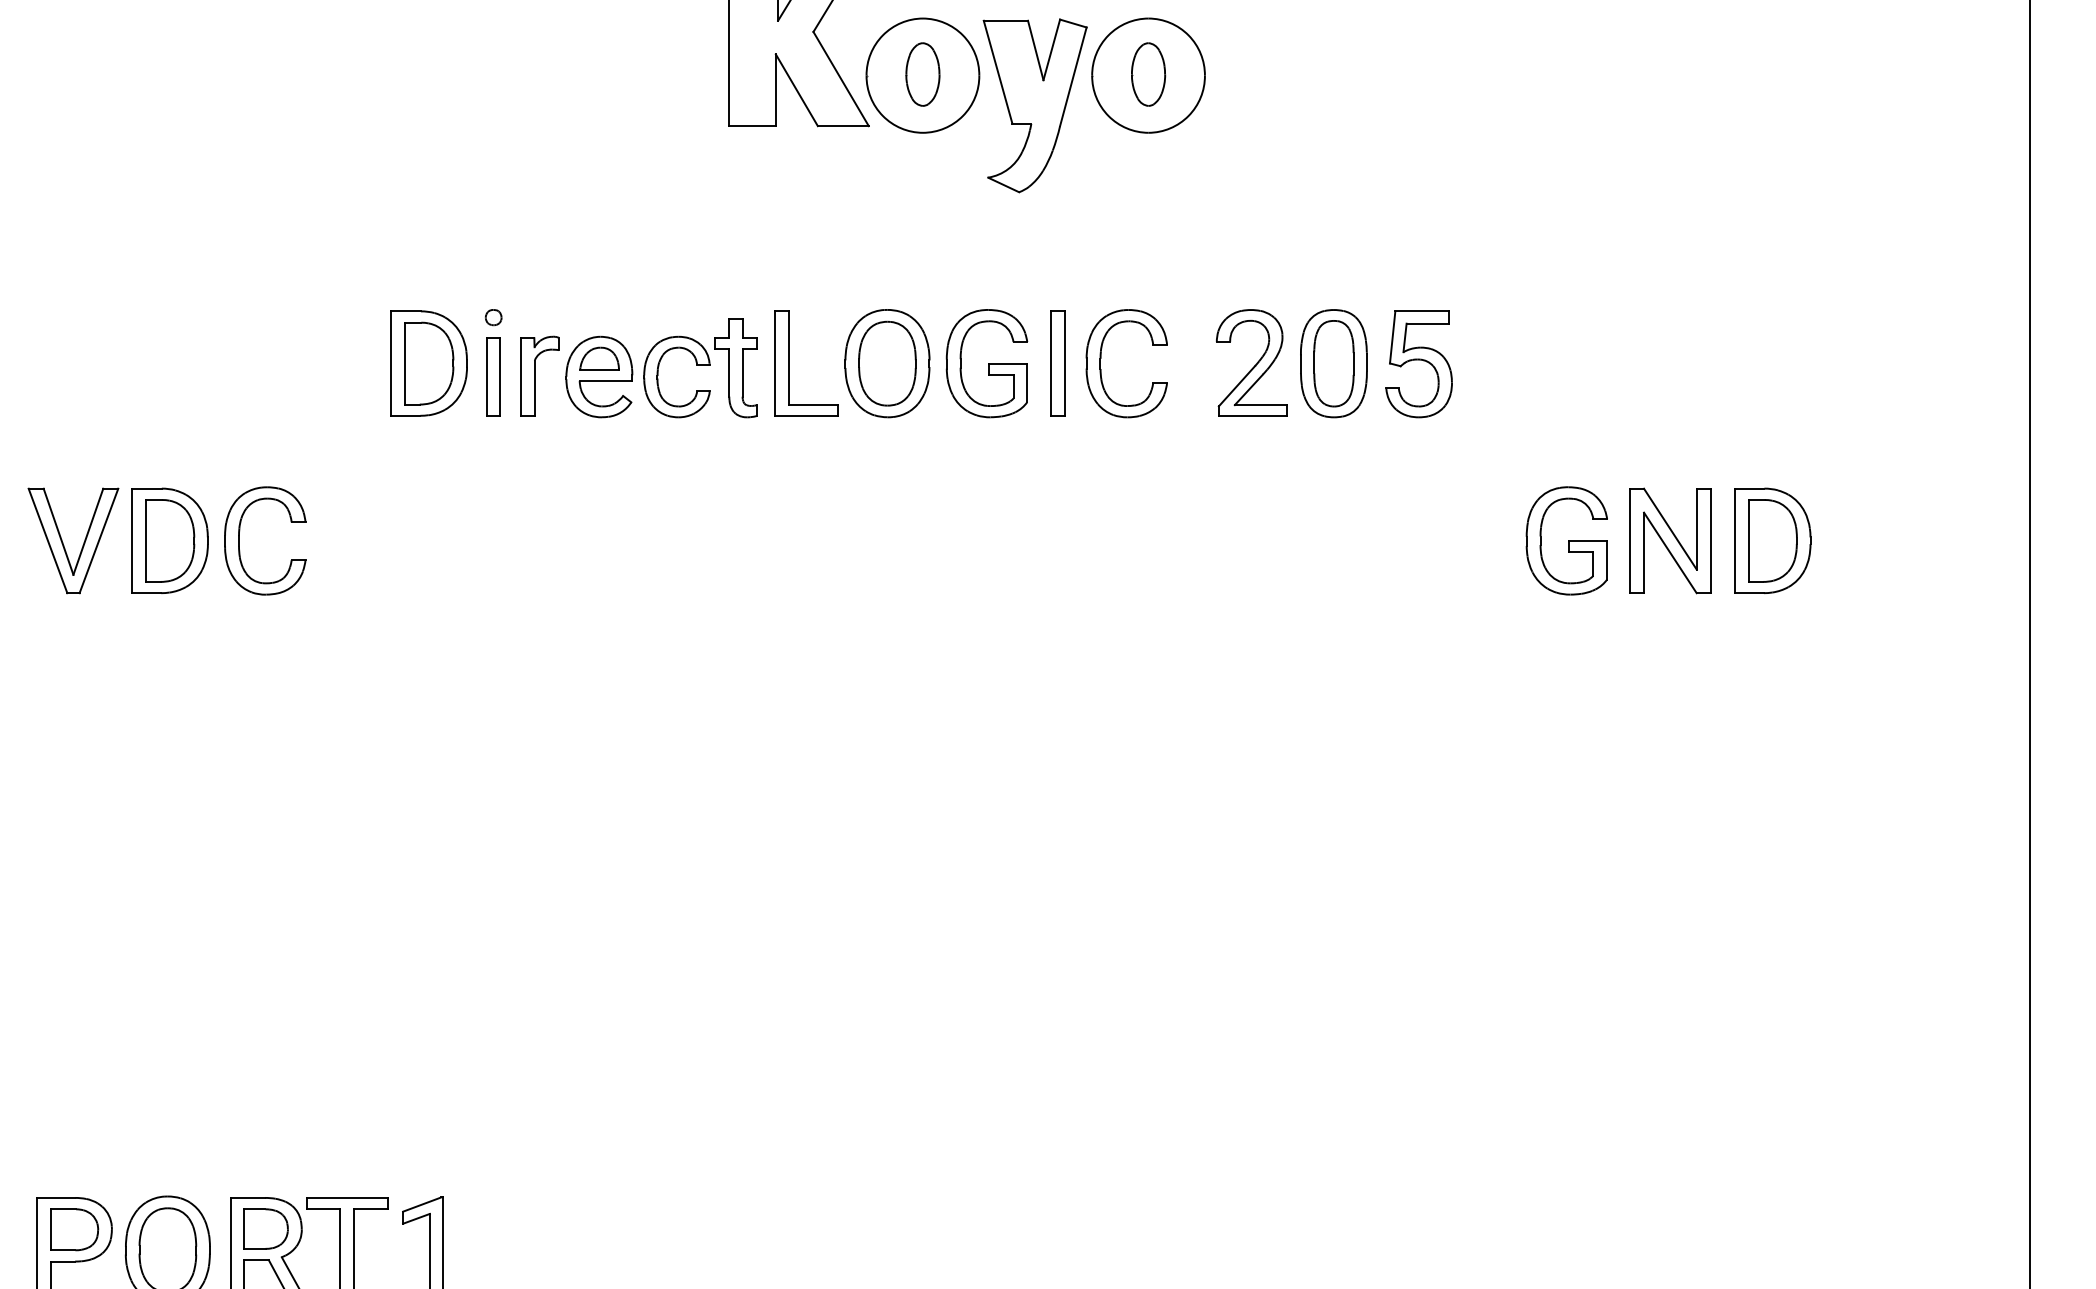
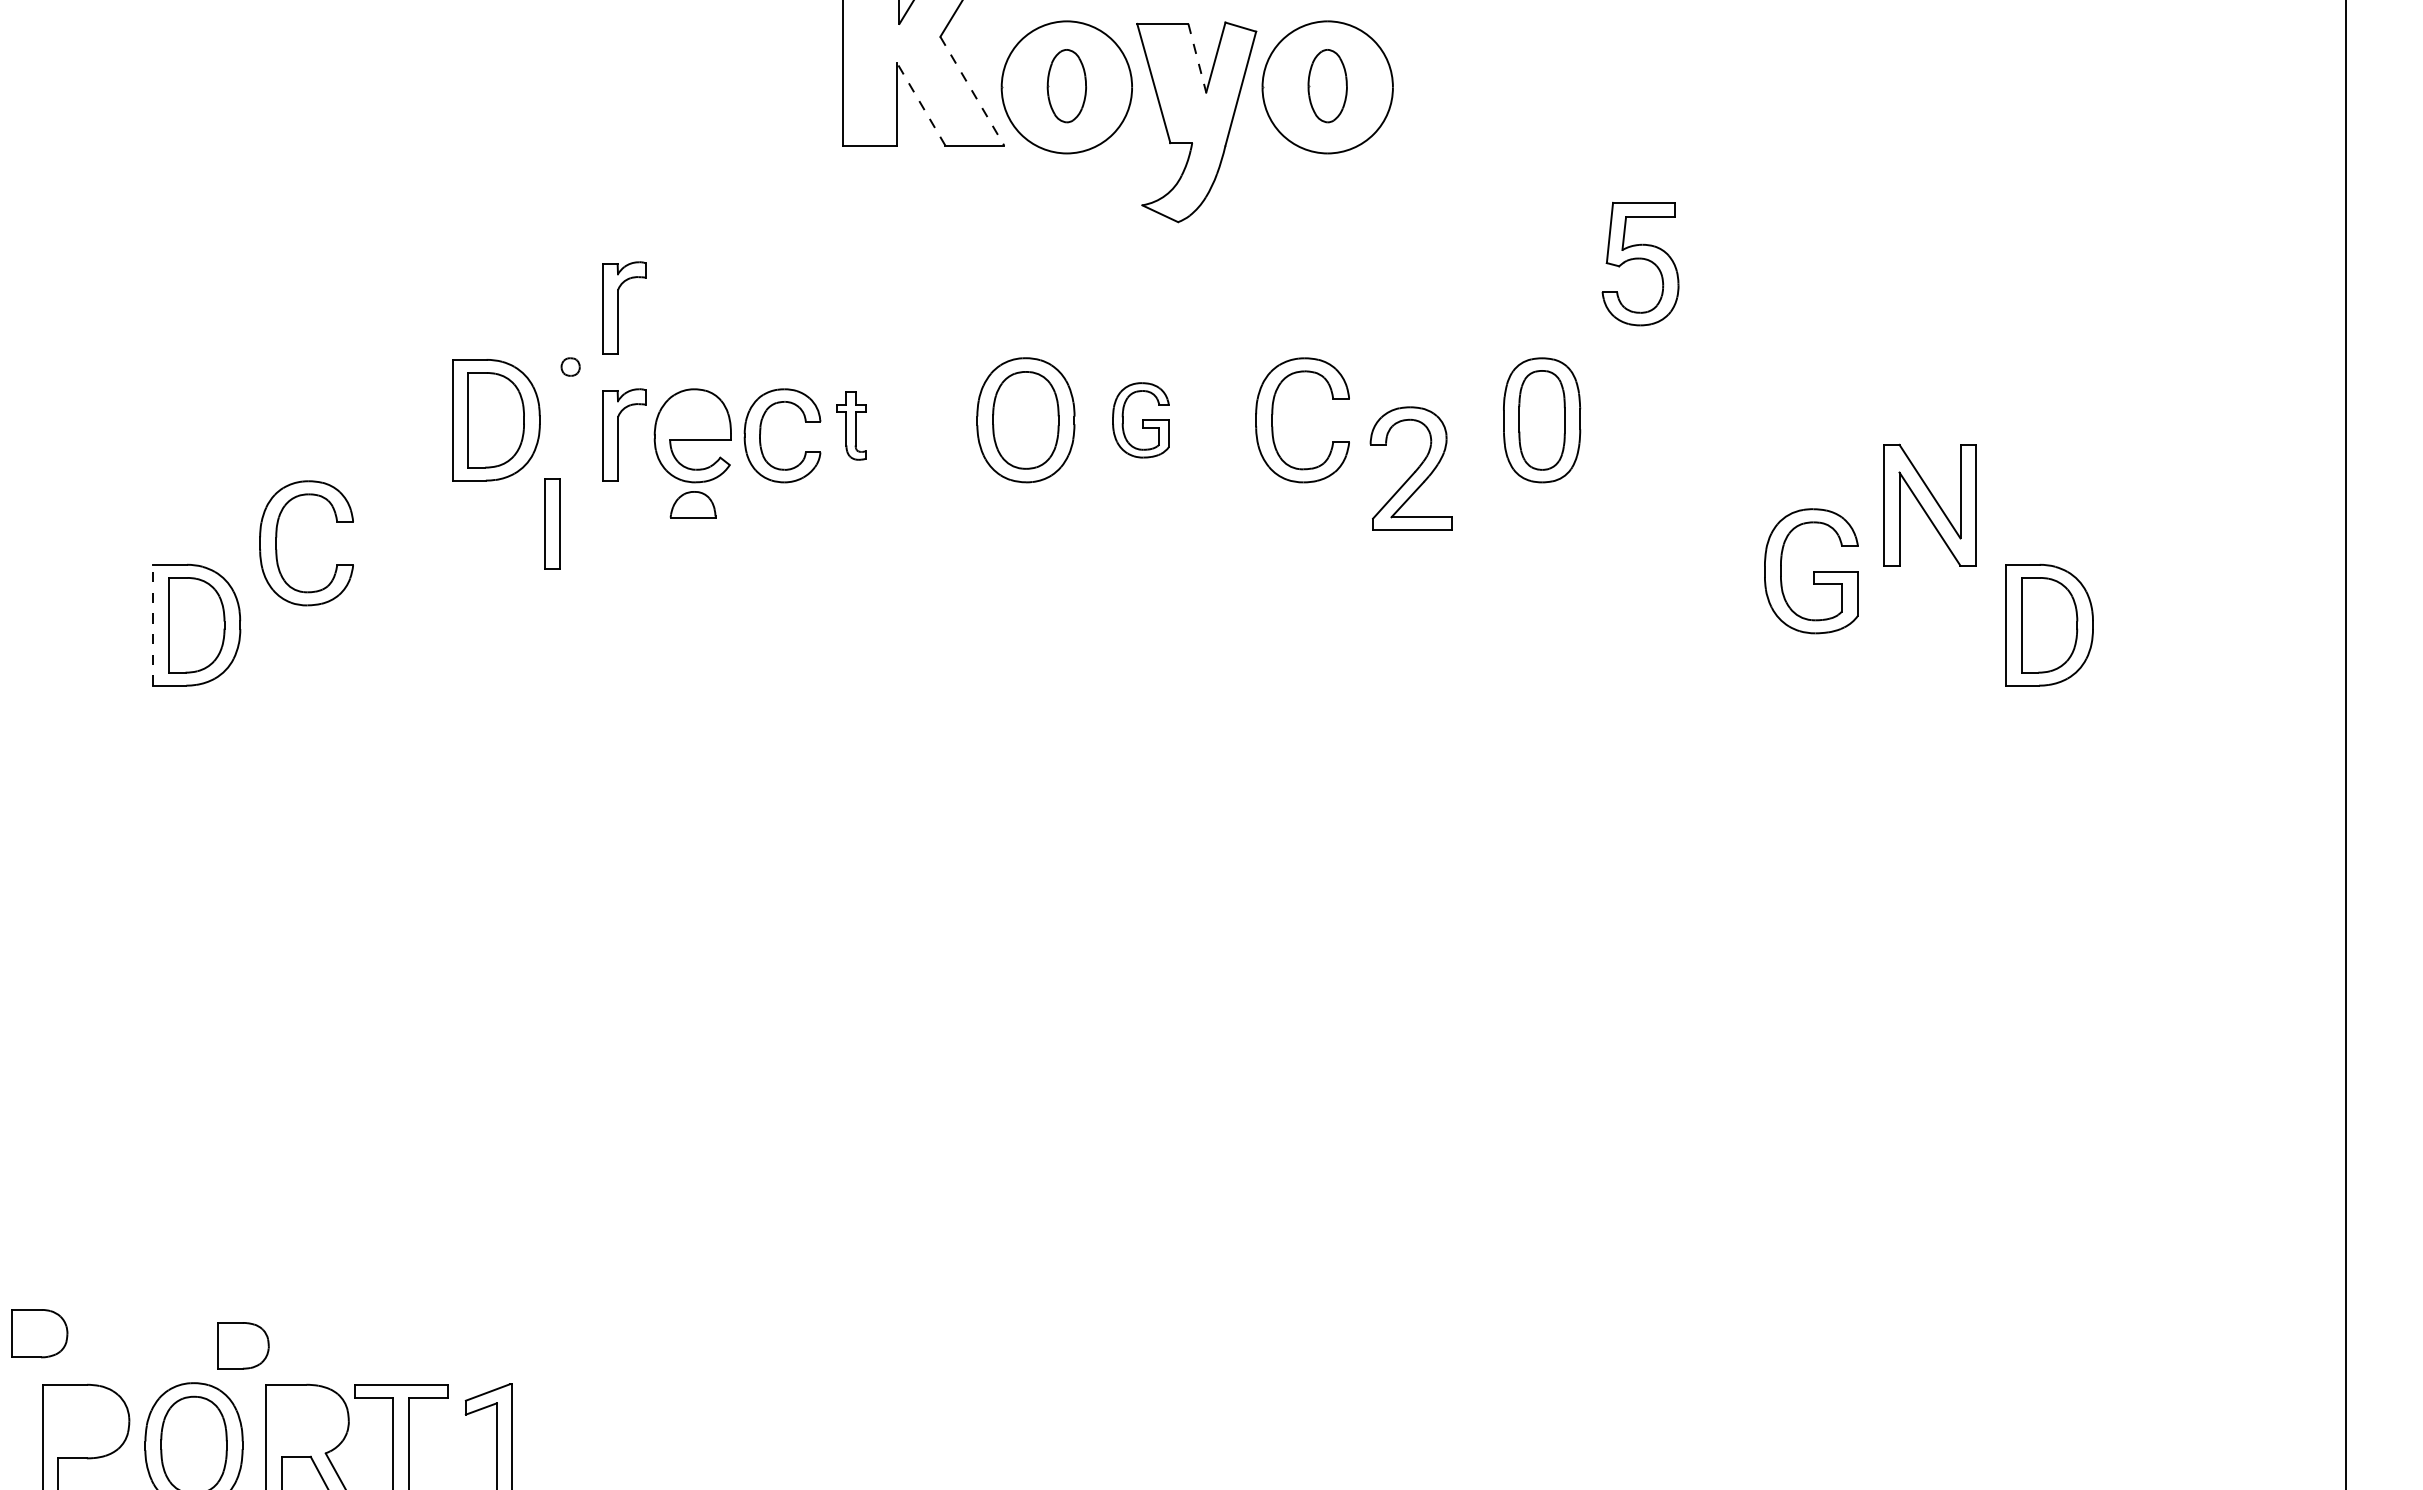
line: (1035, 50) -> (1197, 58), solid -> dashed
line: (841, 79) -> (972, 91), solid -> dashed
line: (796, 89) -> (920, 103), solid -> dashed
part: (540, 266) -> (624, 307), added
part: (599, 358) -> (692, 504), moved
part: (1251, 362) -> (1410, 468), moved
part: (789, 363) -> (912, 420), removed
part: (986, 363) -> (1140, 420), size x0.6
part: (1057, 363) -> (1222, 420), removed
part: (1419, 364) -> (1640, 264), moved
part: (736, 368) -> (851, 425), size x0.6
part: (493, 376) -> (552, 523), moved
part: (240, 535) -> (277, 537), moved
line: (131, 540) -> (152, 624), solid -> dashed
part: (1669, 540) -> (1929, 504), moved
part: (1567, 541) -> (1811, 571), moved
part: (64, 545) -> (74, 630), removed
part: (266, 1228) -> (243, 1345), moved
part: (74, 1229) -> (39, 1333), moved

